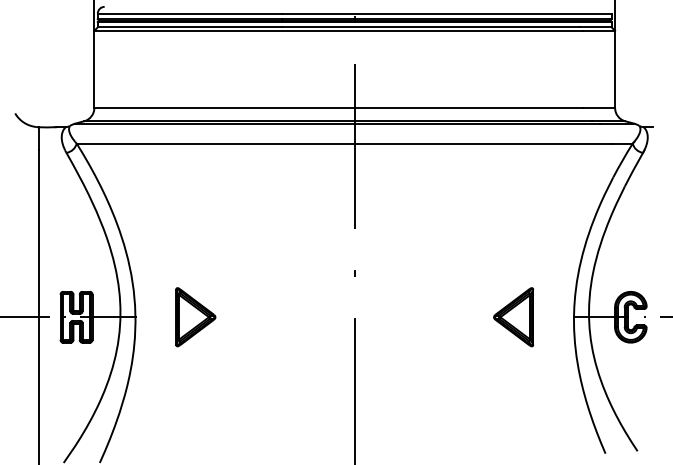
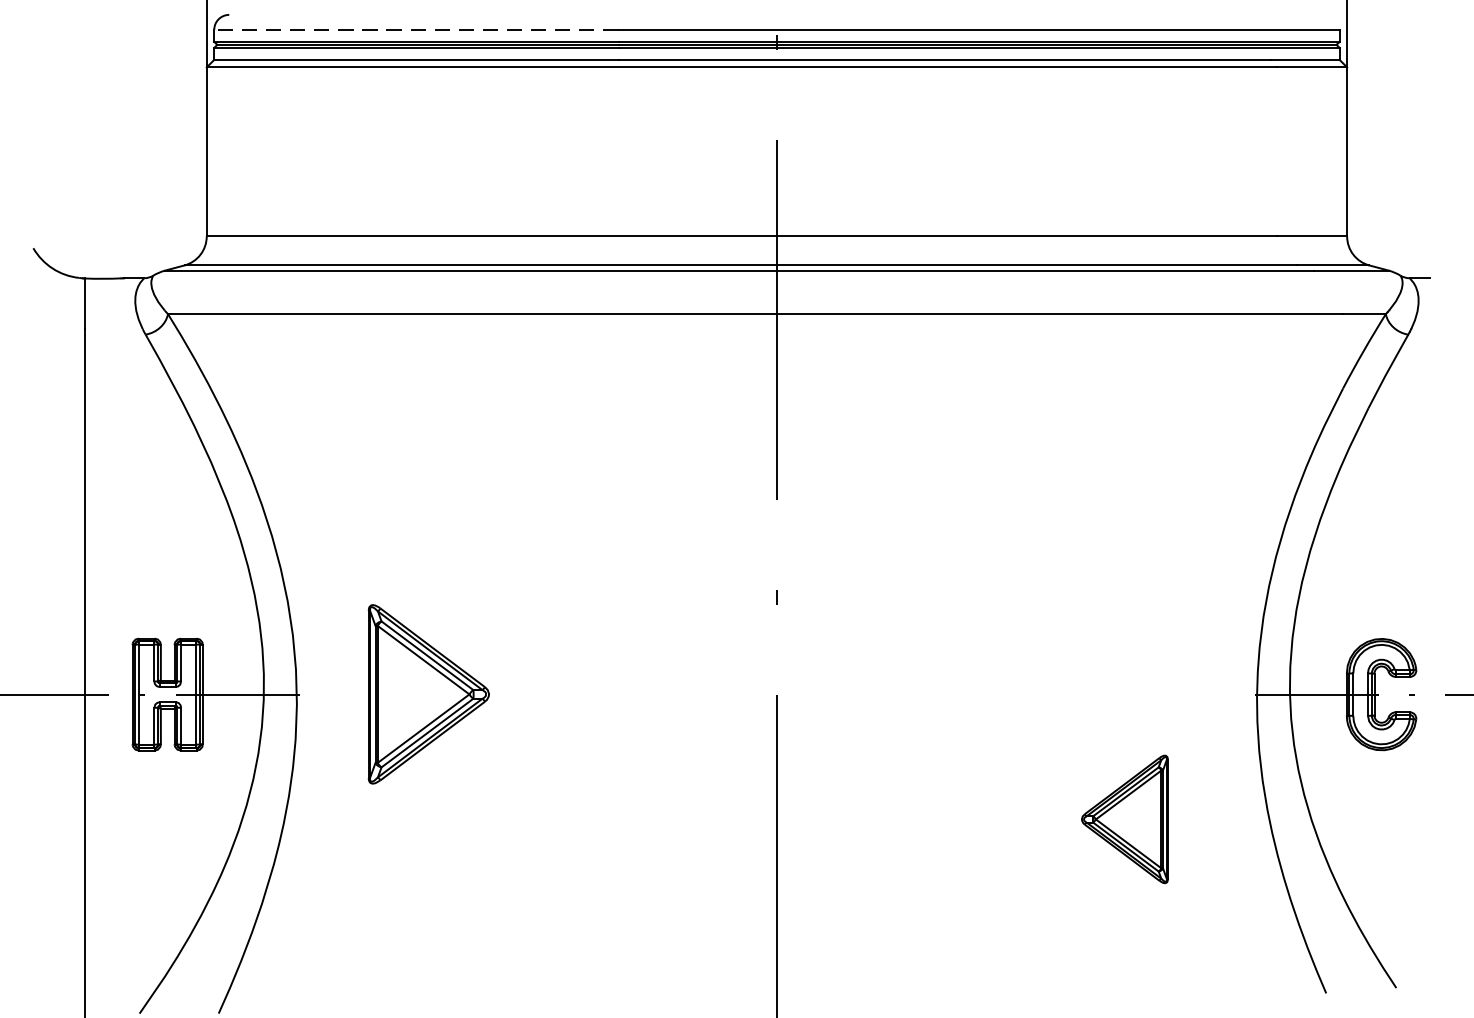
line: (189, 13) -> (415, 29), solid -> dashed
part: (195, 317) -> (428, 695), size x1.4
part: (513, 317) -> (1124, 819), moved

